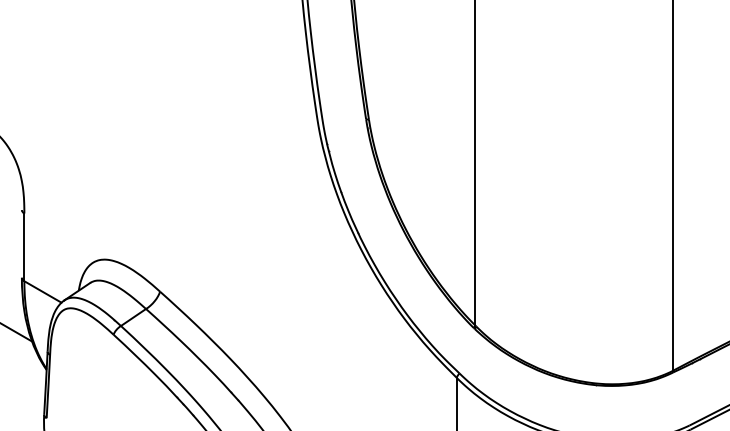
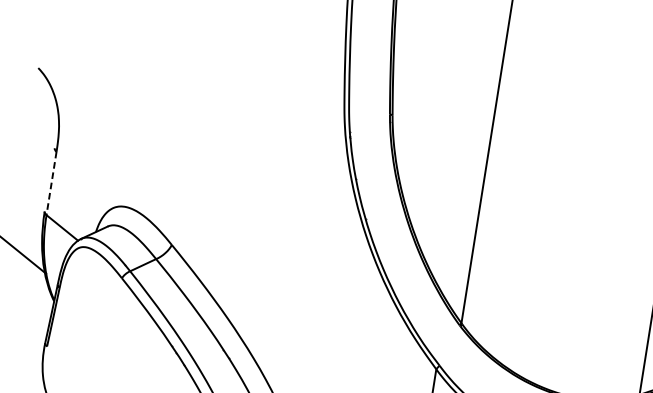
line: (24, 247) -> (51, 183), solid -> dashed

